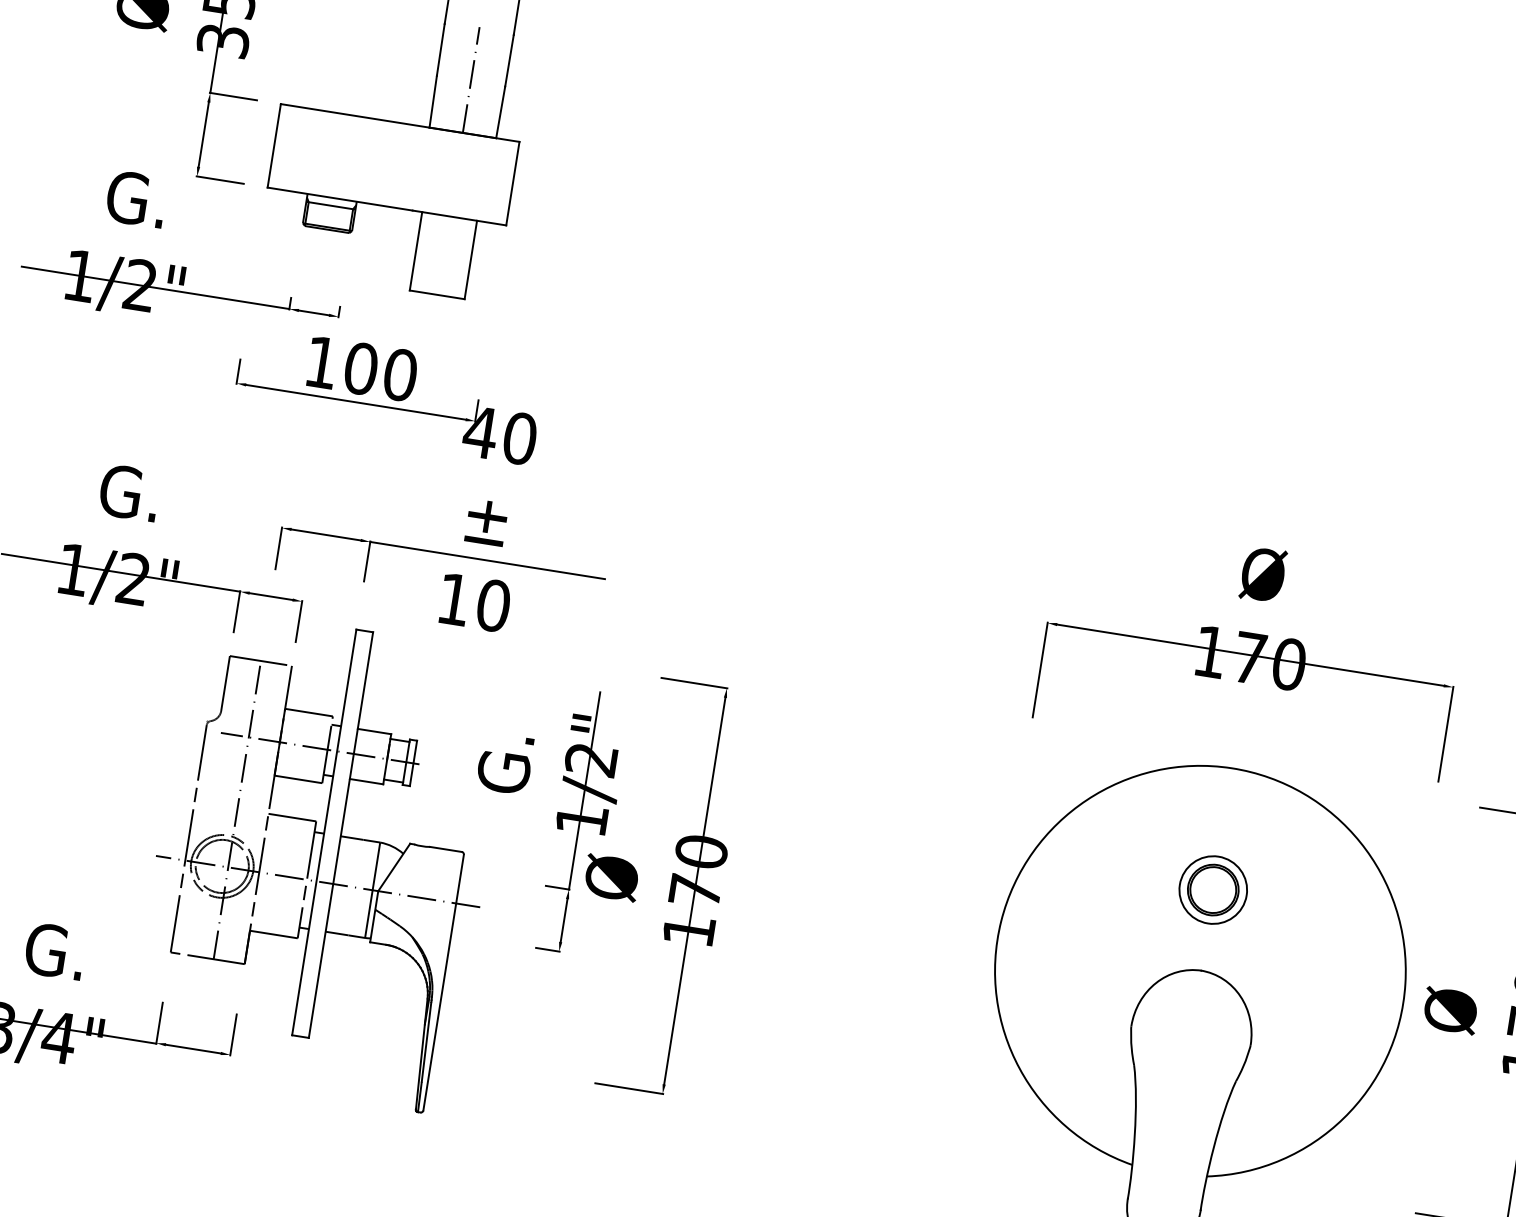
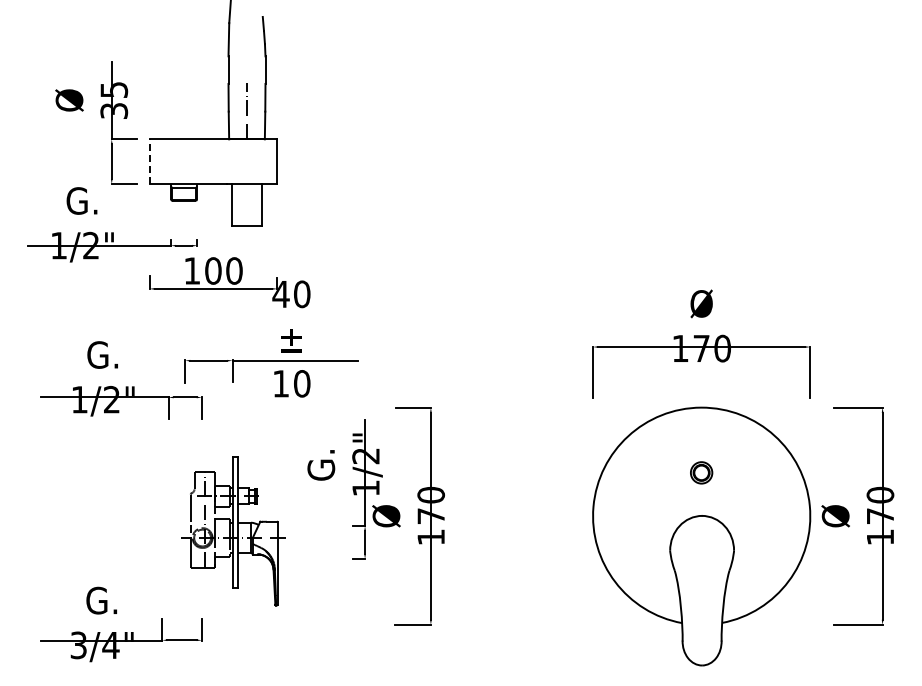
line: (274, 145) -> (149, 161), solid -> dashed
part: (321, 861) -> (233, 531), size x0.6
part: (1213, 889) -> (701, 472), size x0.6

